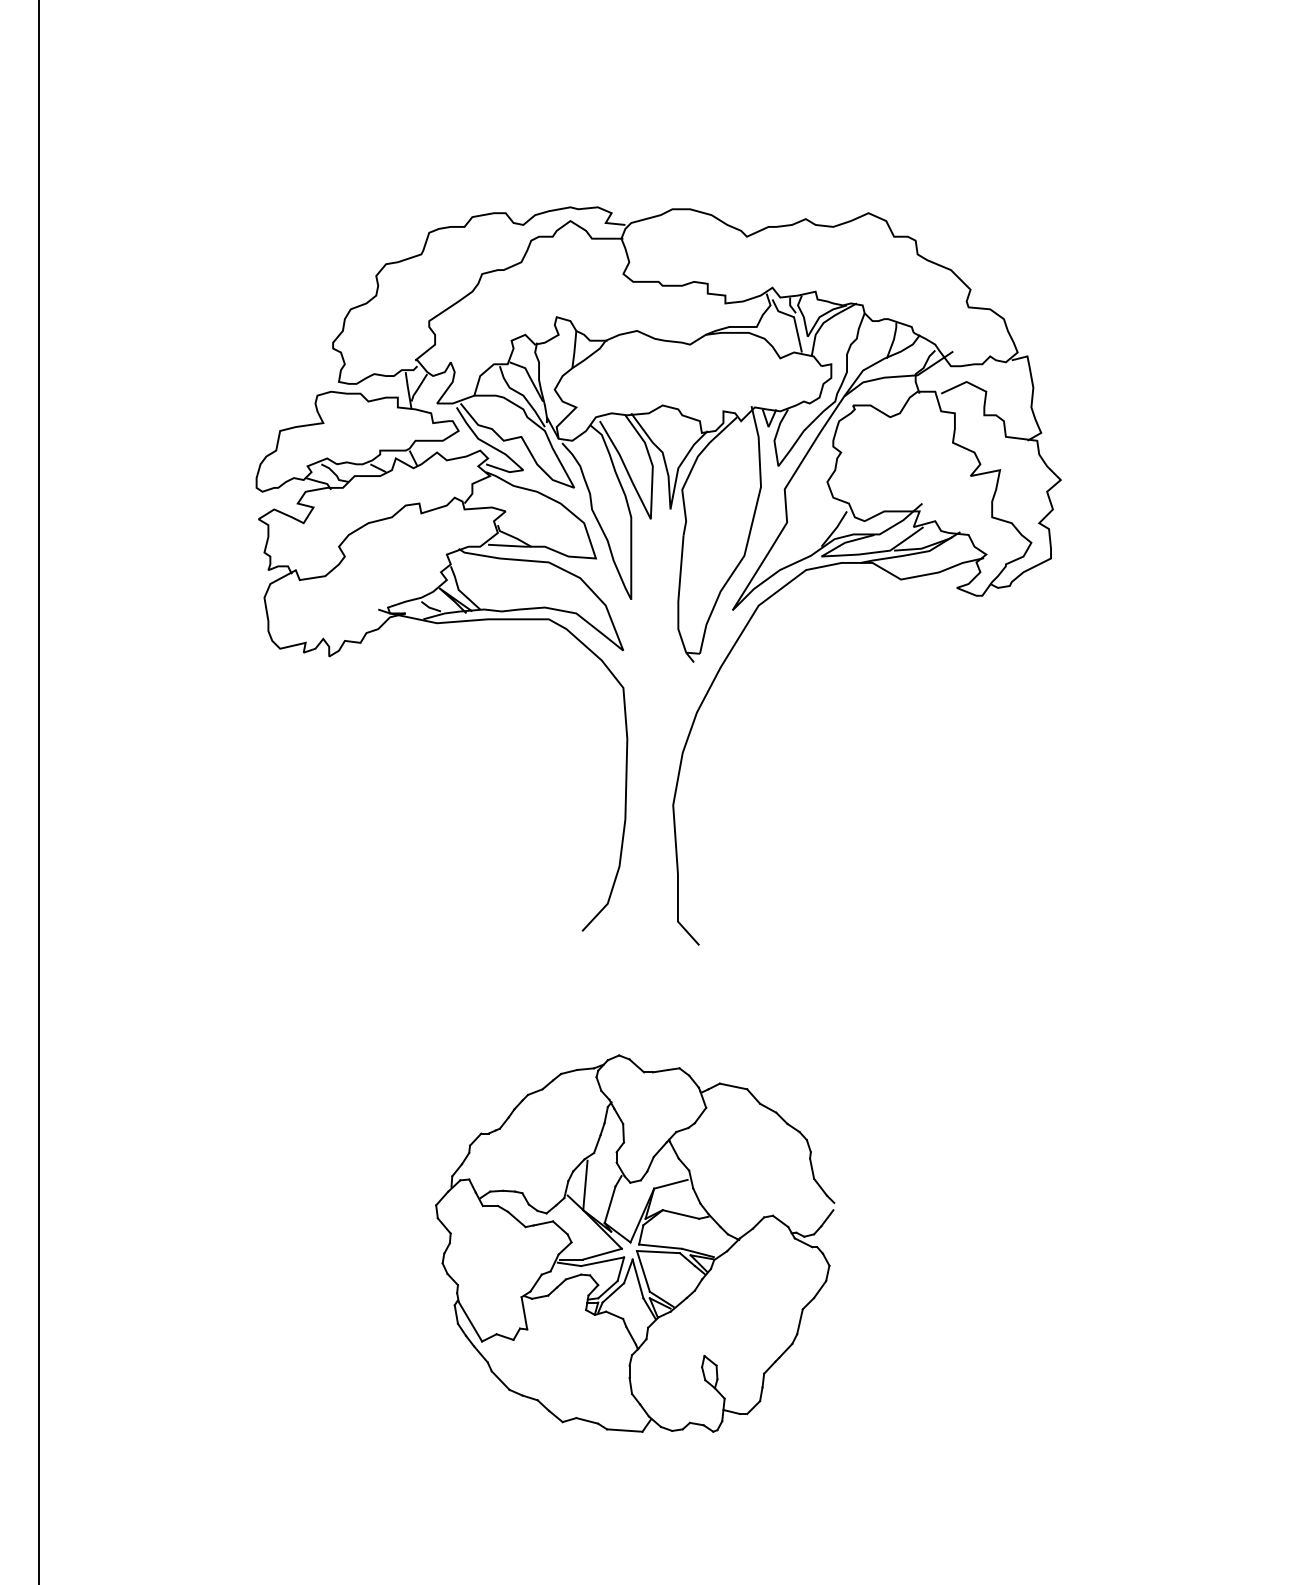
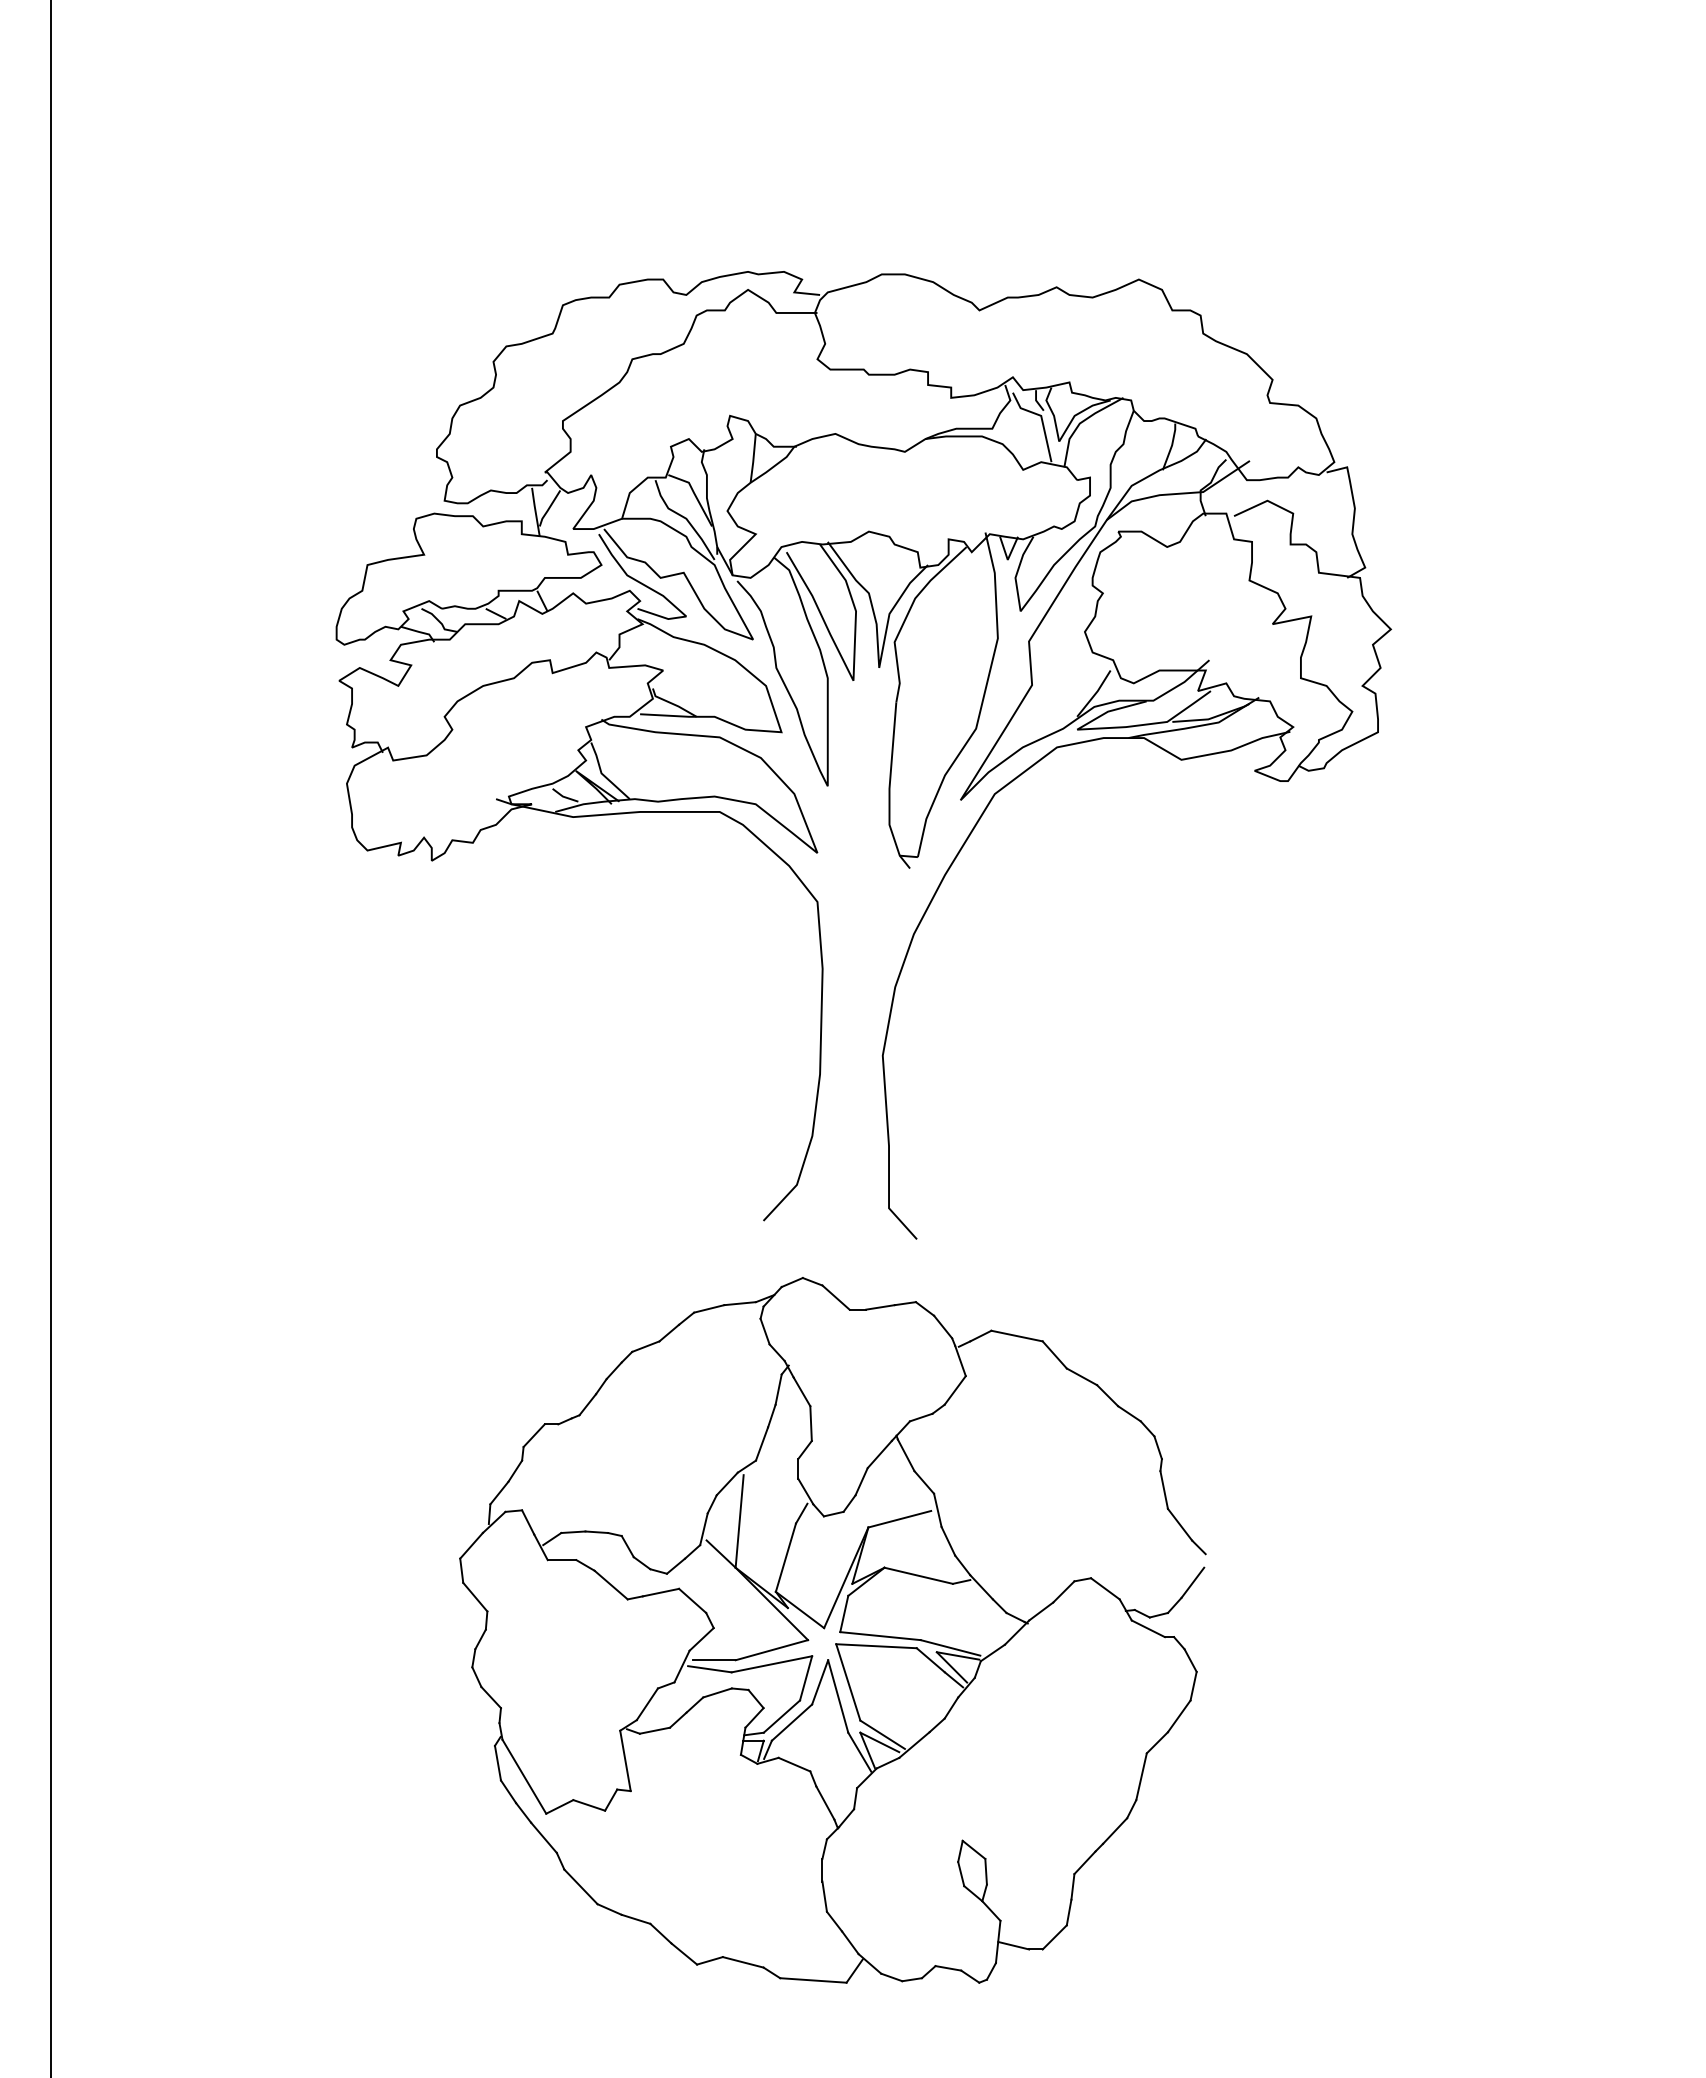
part: (634, 1243) -> (832, 1630), size x1.43

